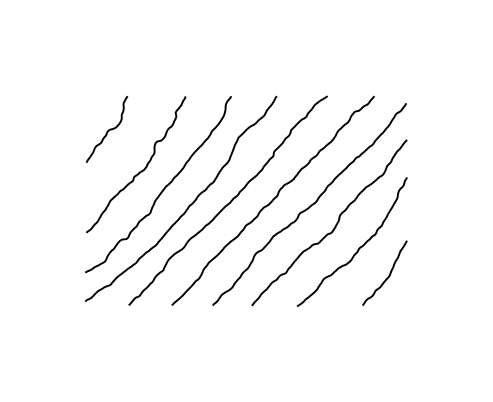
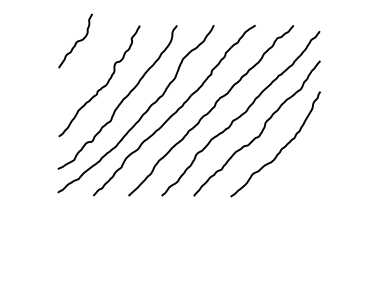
curve: (108, 129) -> (76, 41), moved
curve: (389, 272) -> (306, 169), removed

